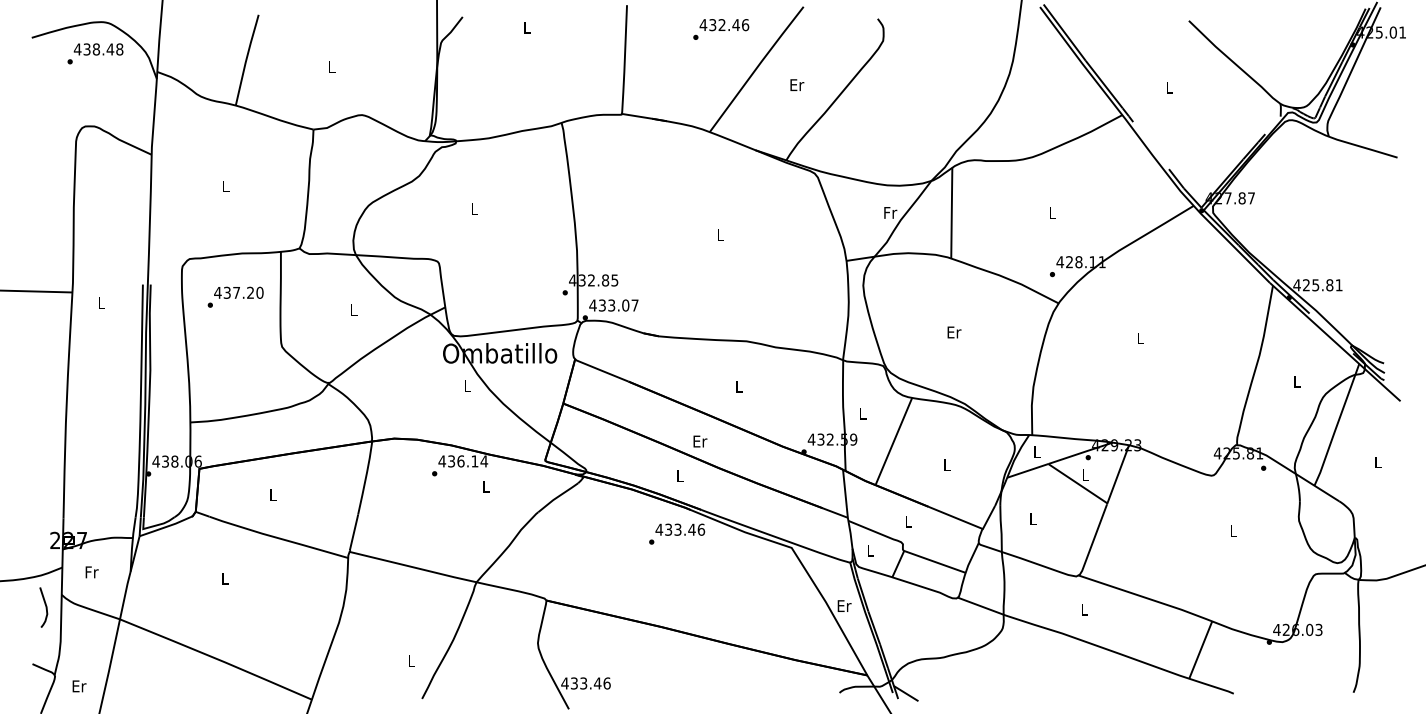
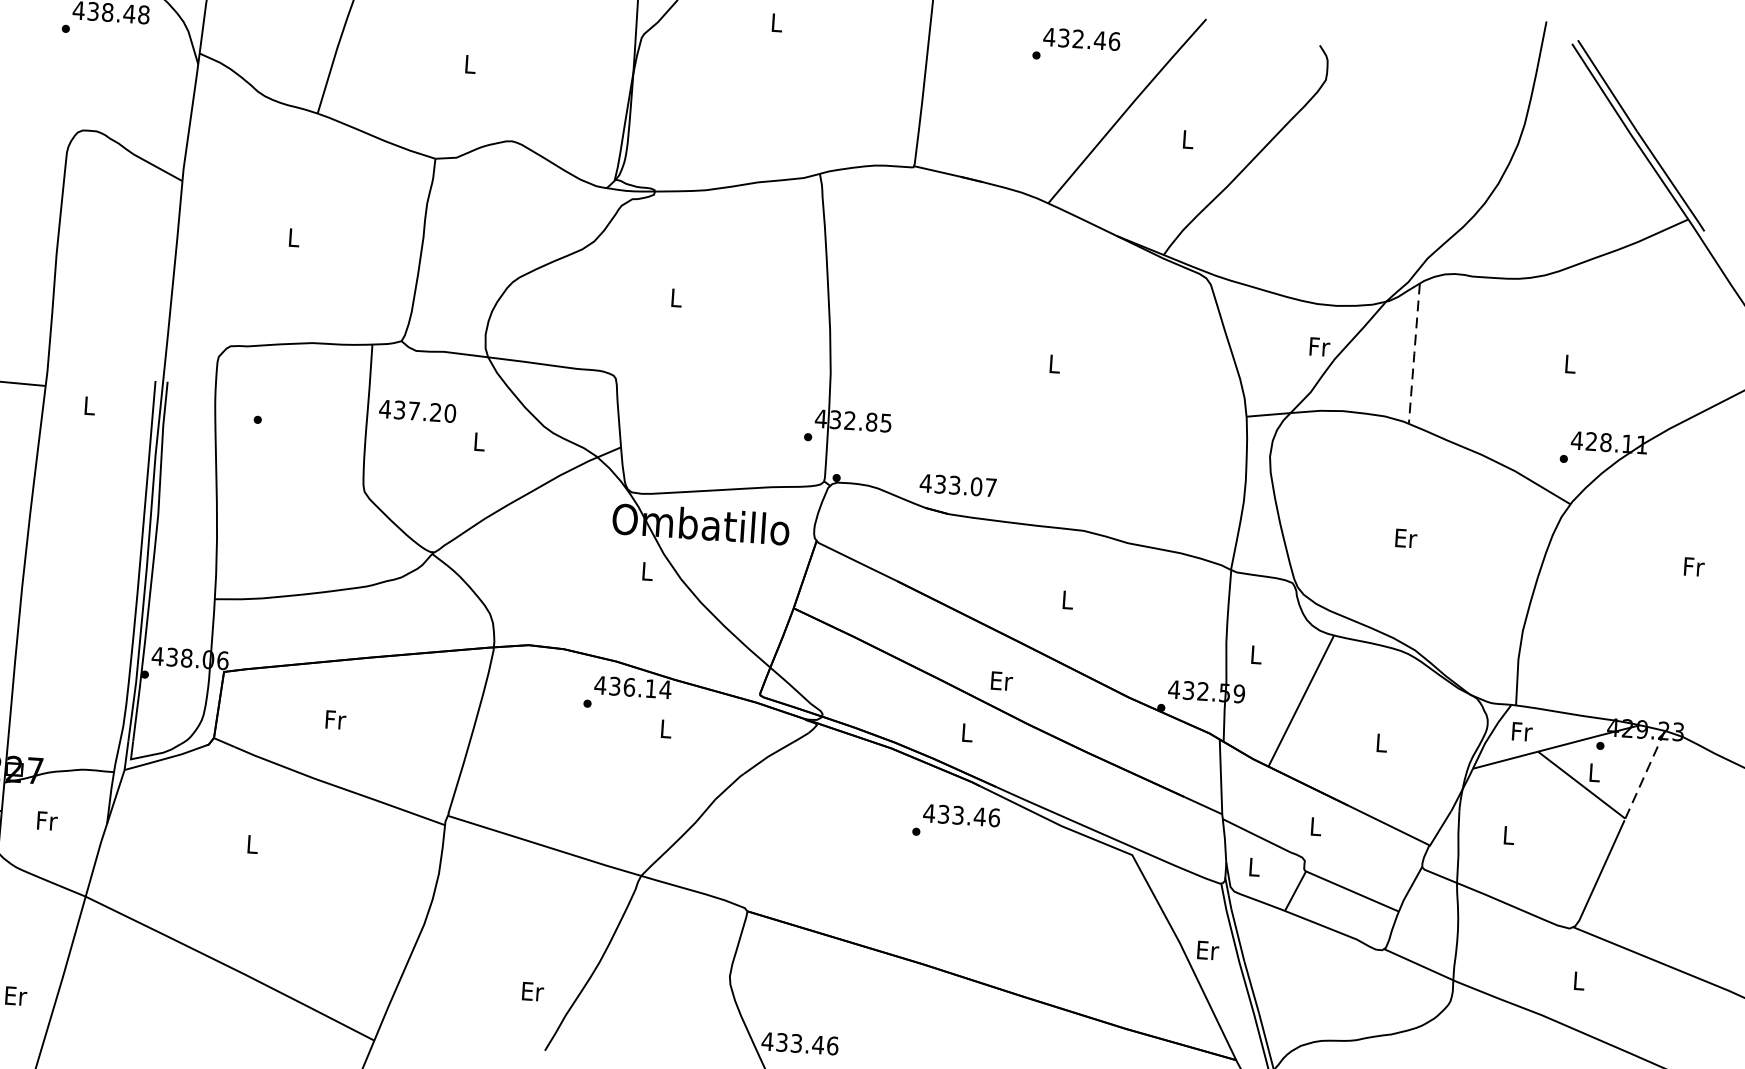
text: (797, 85) -> (1188, 140), Er -> L
line: (951, 213) -> (1413, 354), solid -> dashed
text: (238, 292) -> (417, 410), moved
text: (613, 305) -> (957, 485), moved
text: (1140, 338) -> (1693, 566), L -> Fr
text: (1037, 451) -> (1522, 731), L -> Fr
line: (1117, 475) -> (1643, 776), solid -> dashed
text: (273, 494) -> (336, 719), L -> Fr
text: (411, 661) -> (532, 991), L -> Er

